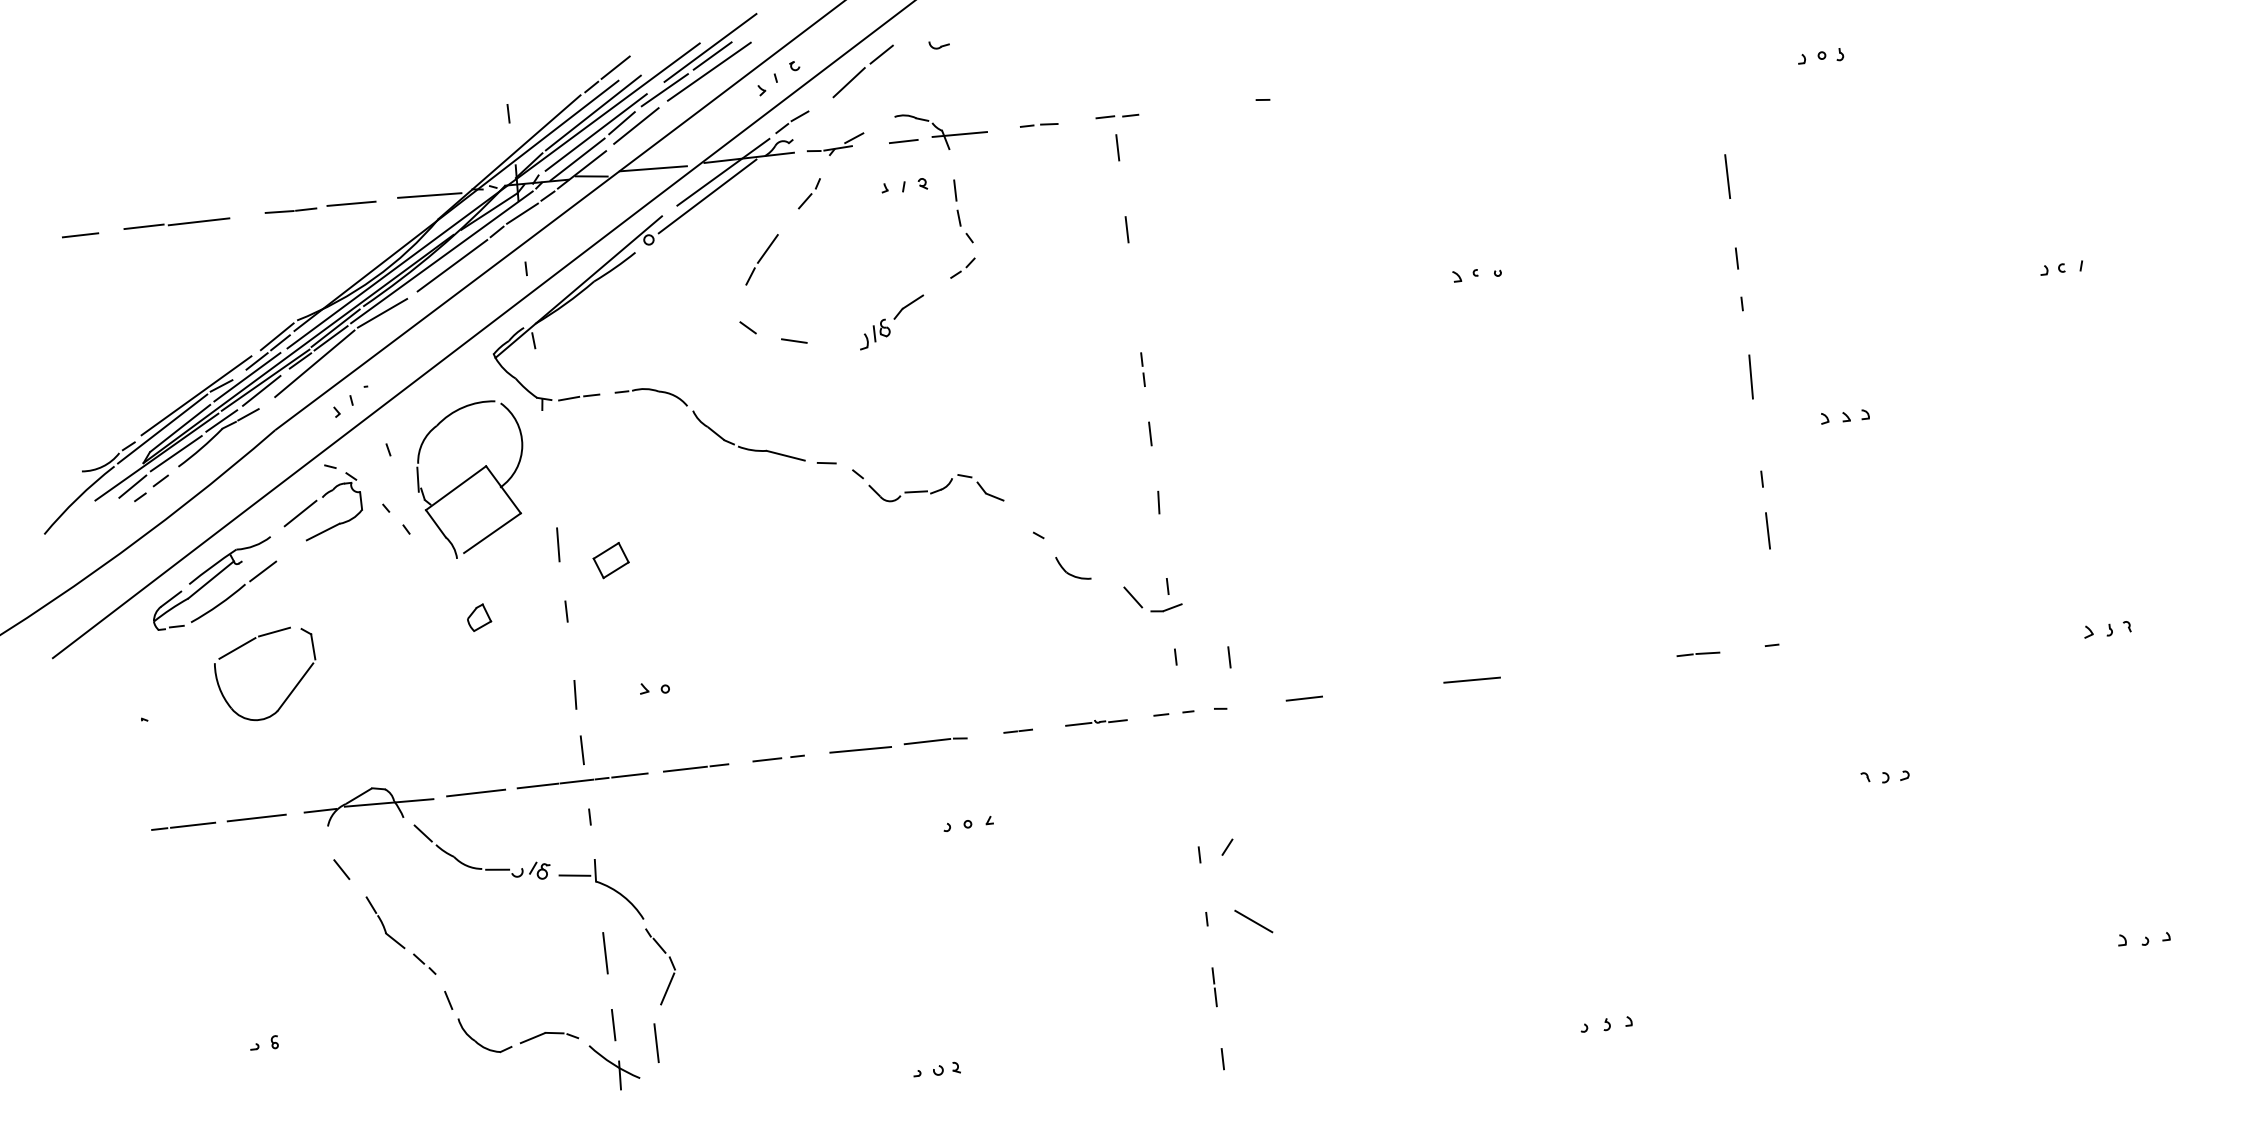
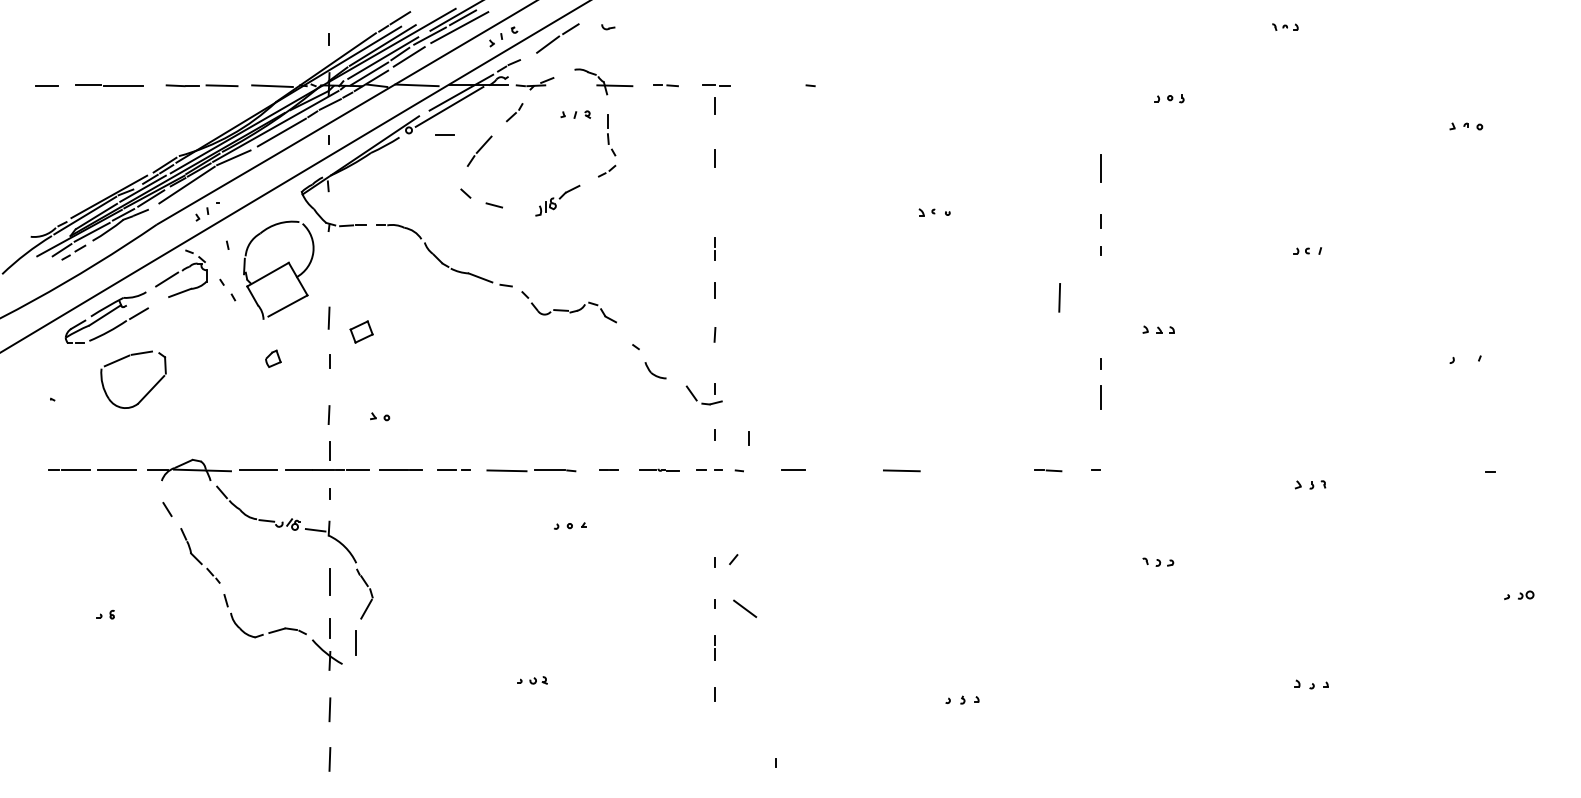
line: (903, 140) -> (444, 134), moved
line: (1750, 376) -> (1059, 297), moved

